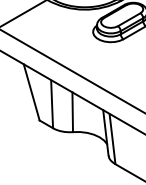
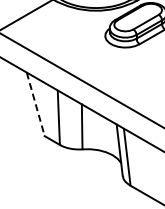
line: (31, 92) -> (35, 104), solid -> dashed

